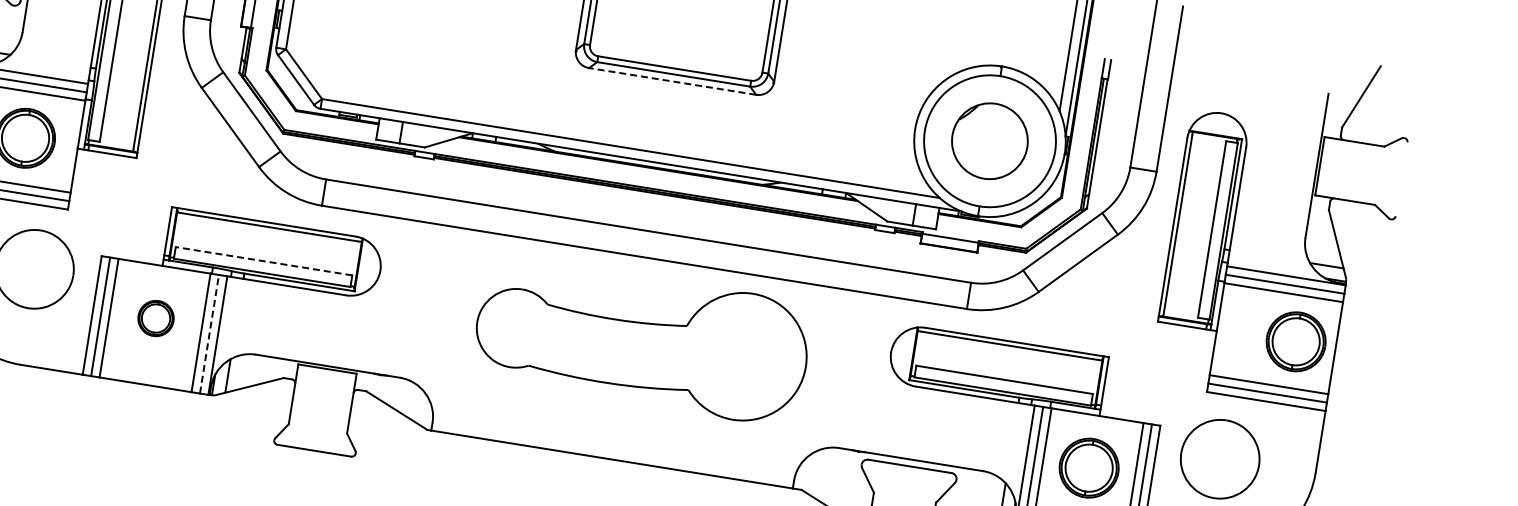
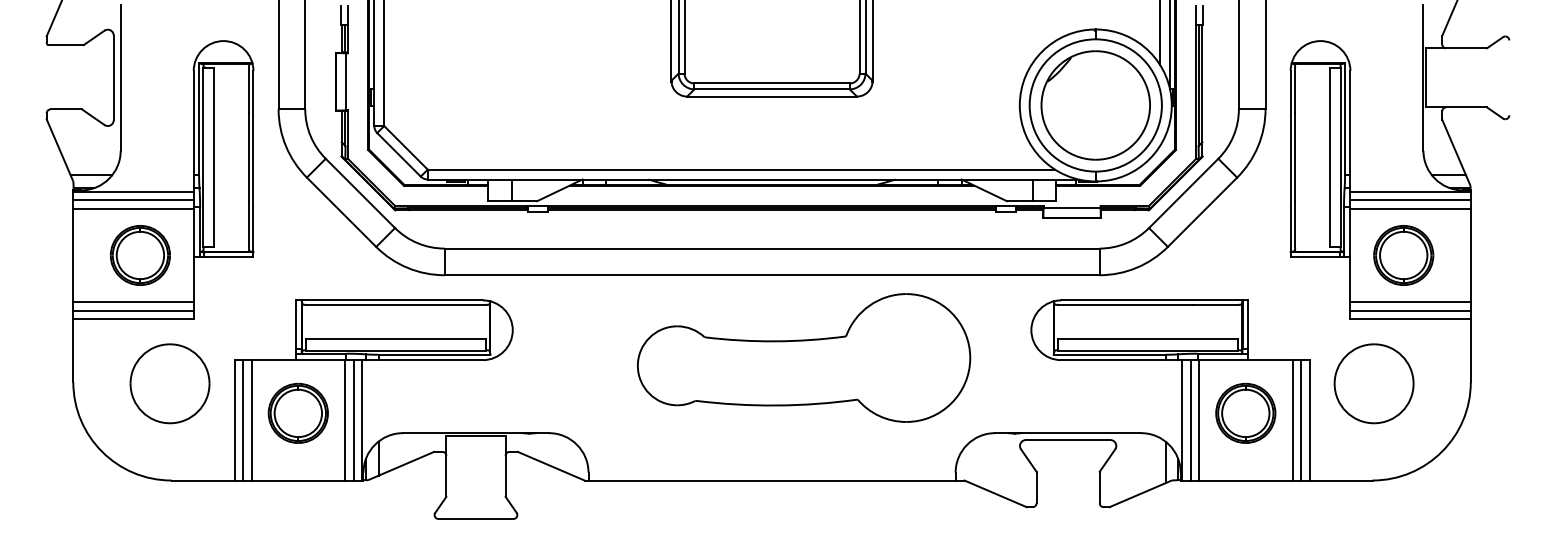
line: (673, 81) -> (772, 96), dashed -> solid
part: (989, 141) -> (1095, 105), size x1.43
line: (264, 261) -> (396, 339), dashed -> solid
part: (155, 317) -> (297, 412), size x1.67
line: (209, 333) -> (353, 419), dashed -> solid
part: (642, 340) -> (804, 357), moved
part: (1295, 341) -> (1403, 255), moved

